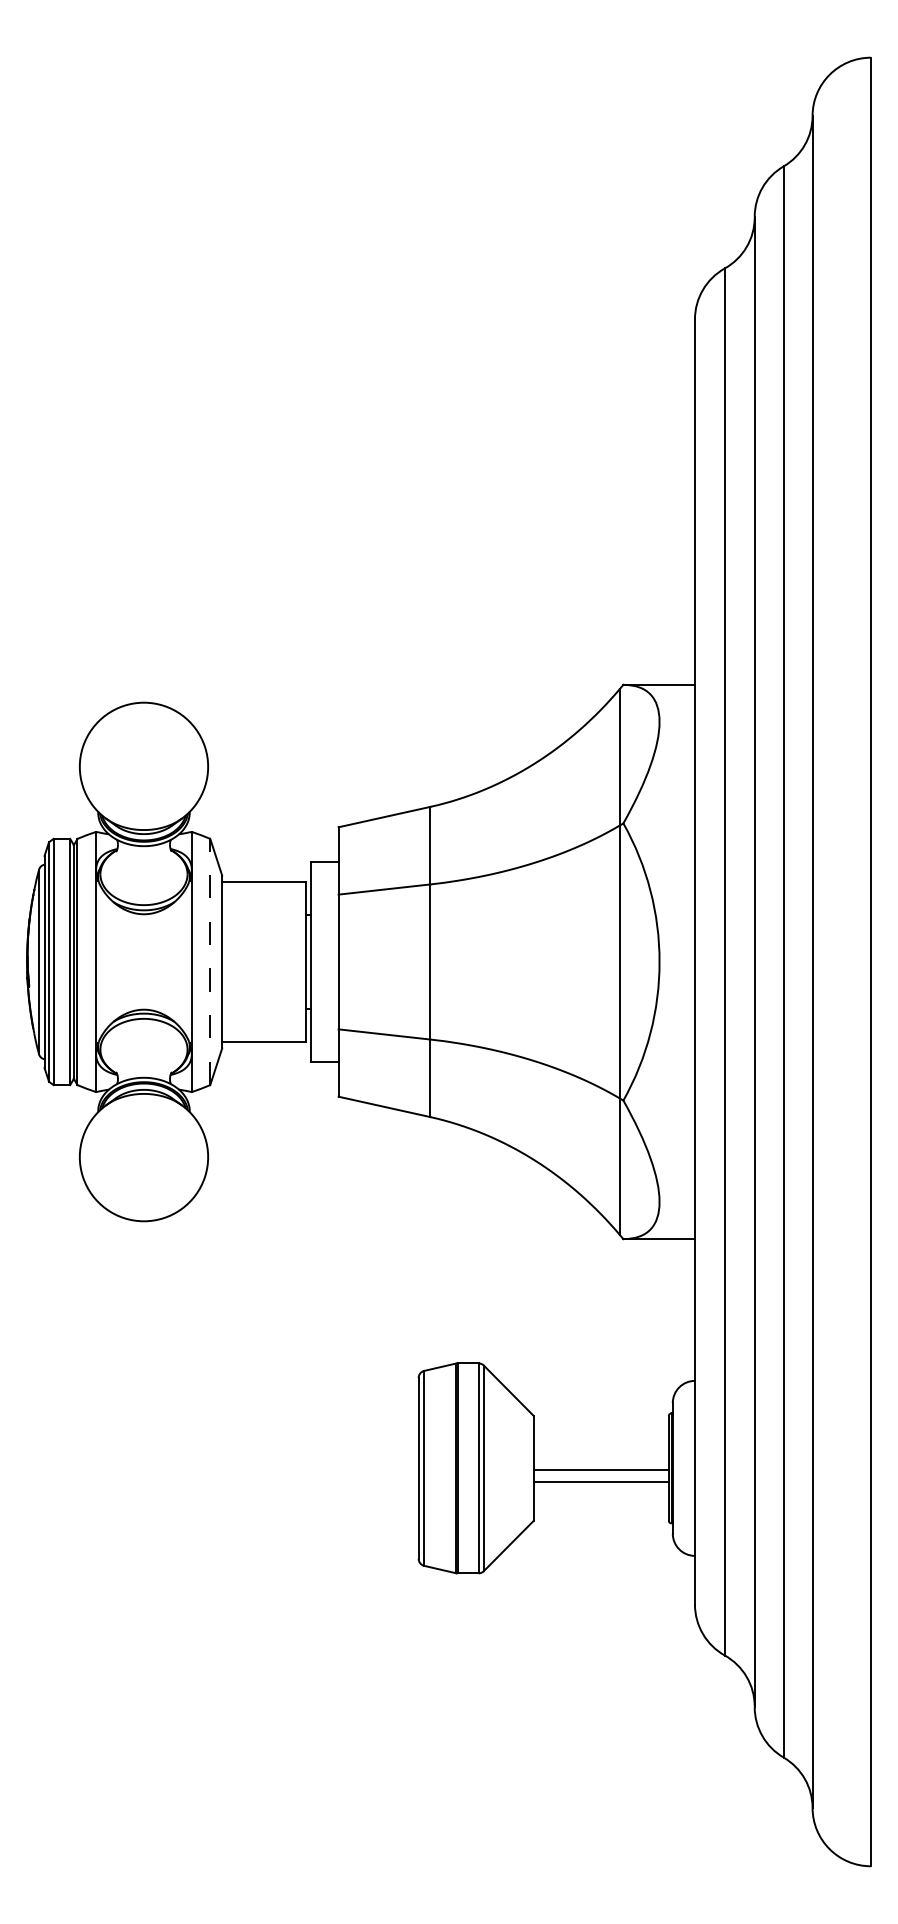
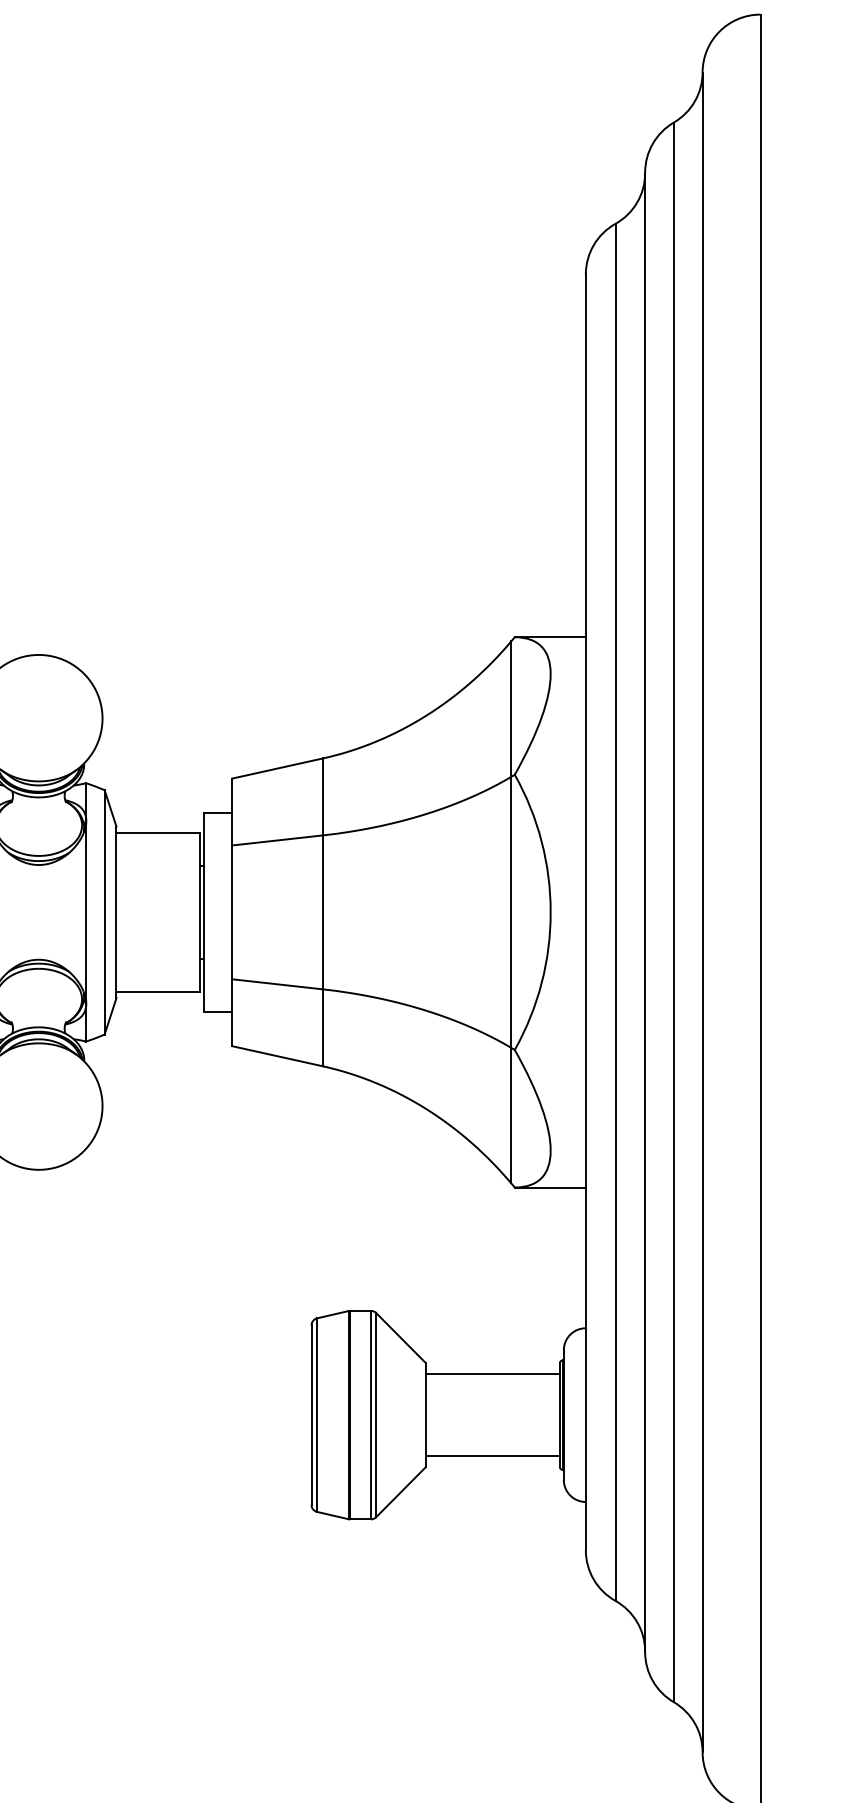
line: (210, 961) -> (104, 911), dashed -> solid
line: (600, 1470) -> (492, 1374), moved
line: (600, 1481) -> (492, 1455), moved

